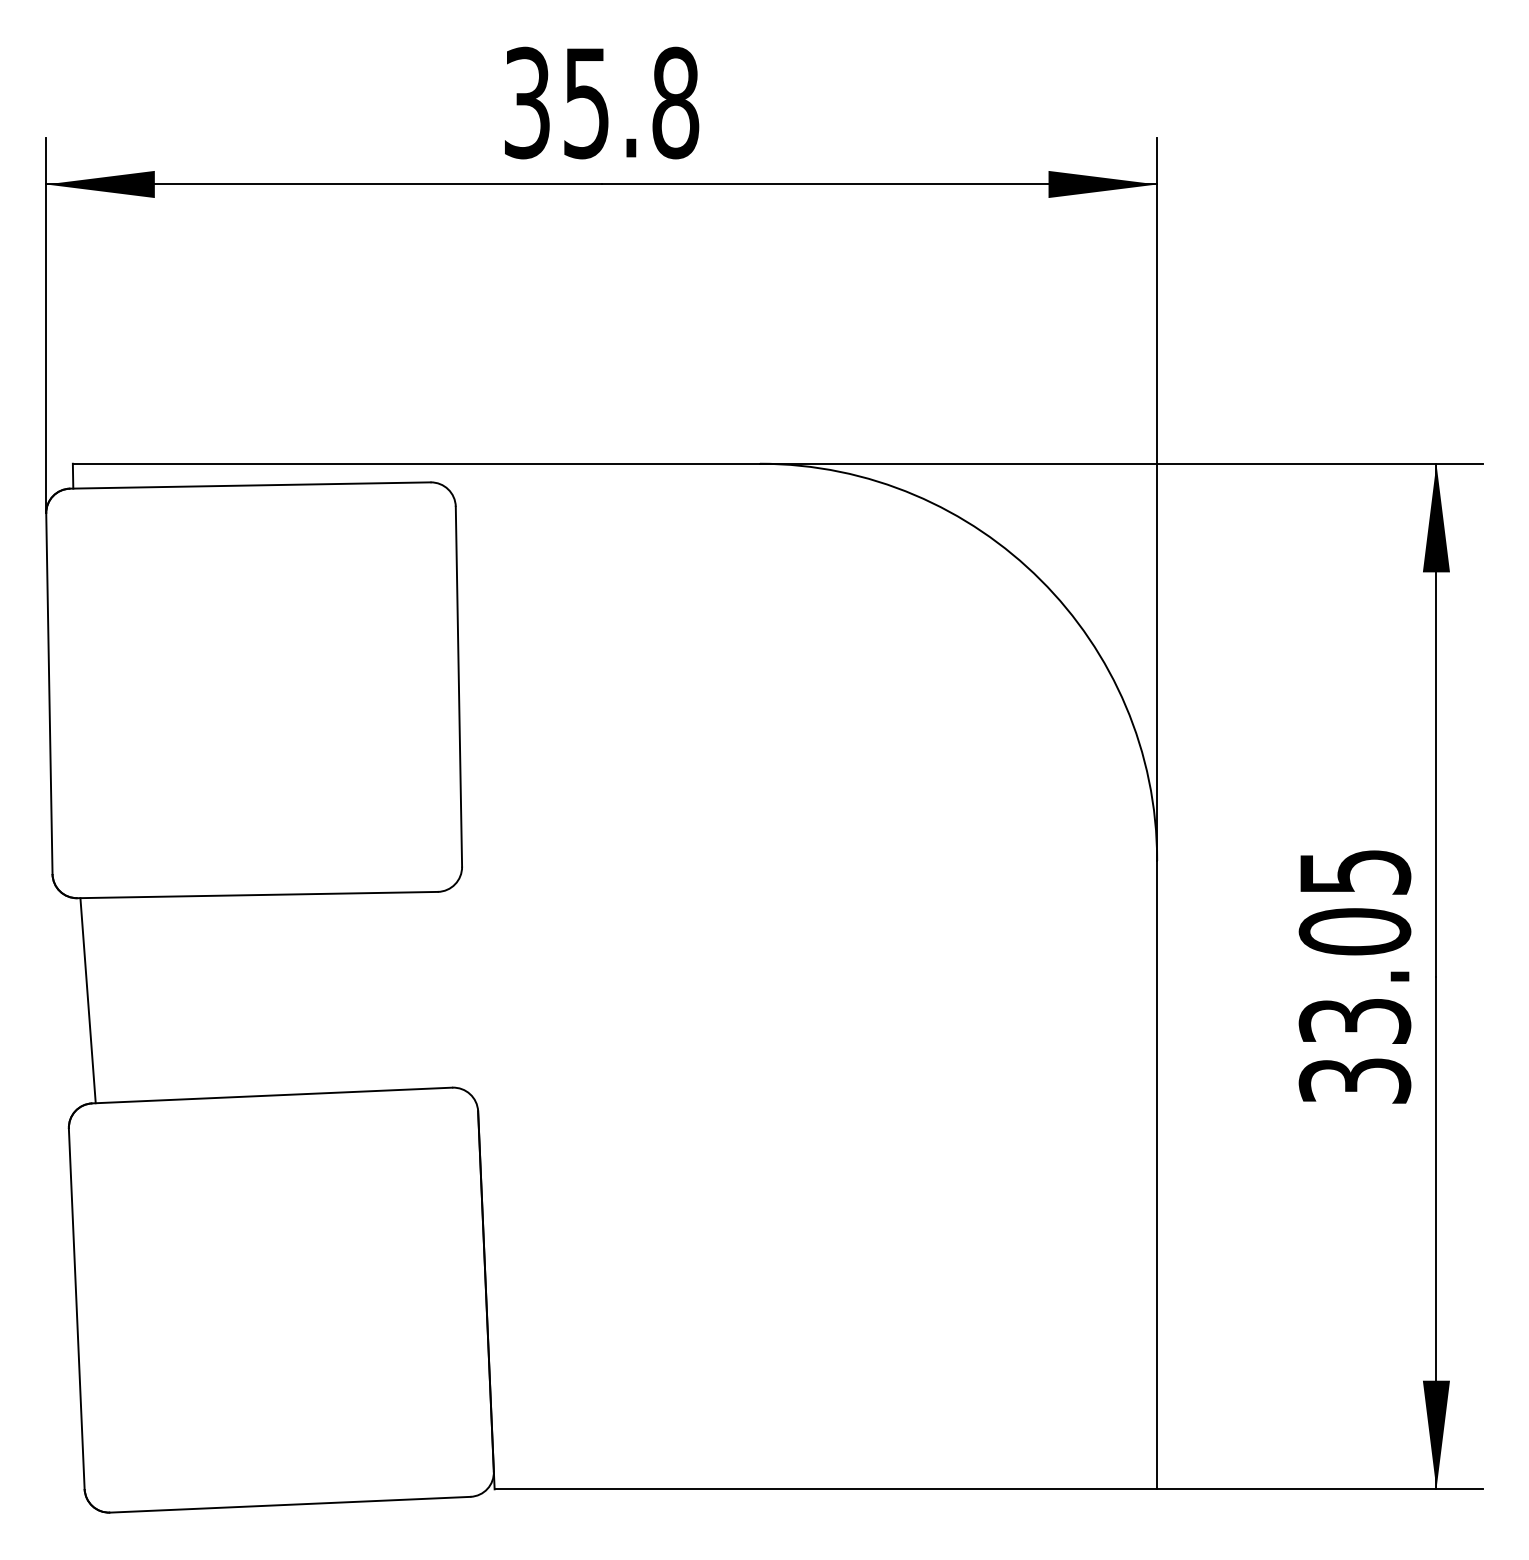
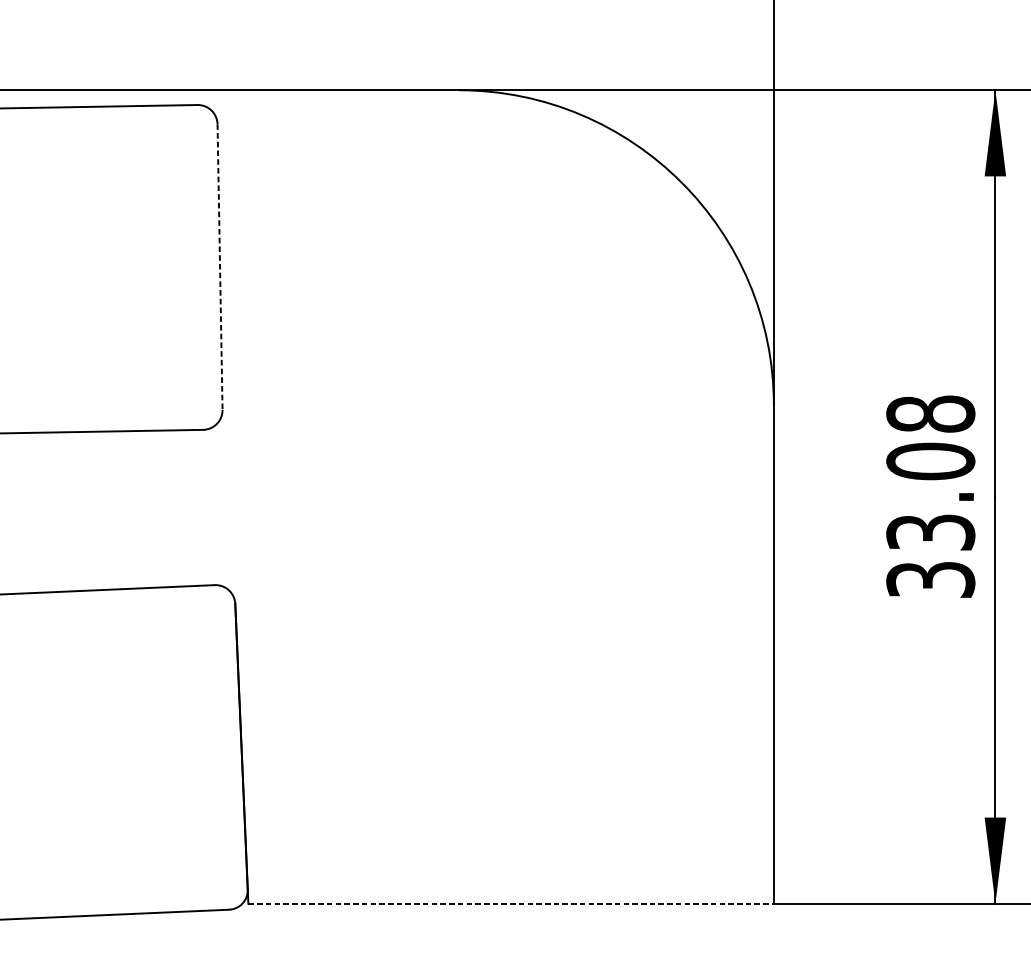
line: (458, 686) -> (219, 266), solid -> dashed
text: (1354, 871) -> (930, 413), 33.05 -> 33.08
line: (826, 1489) -> (511, 903), solid -> dashed

